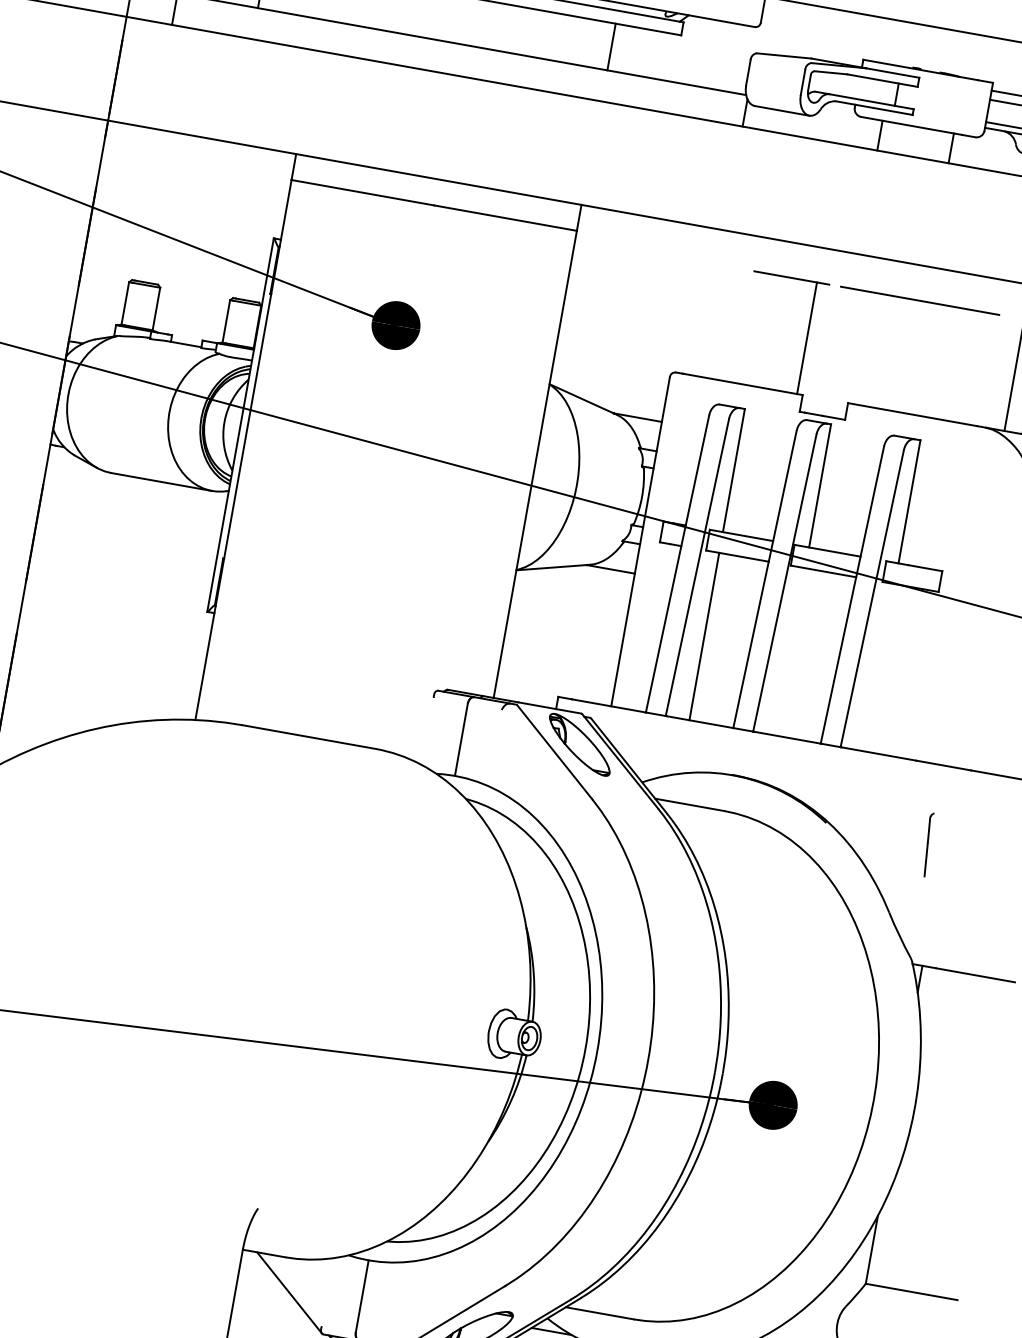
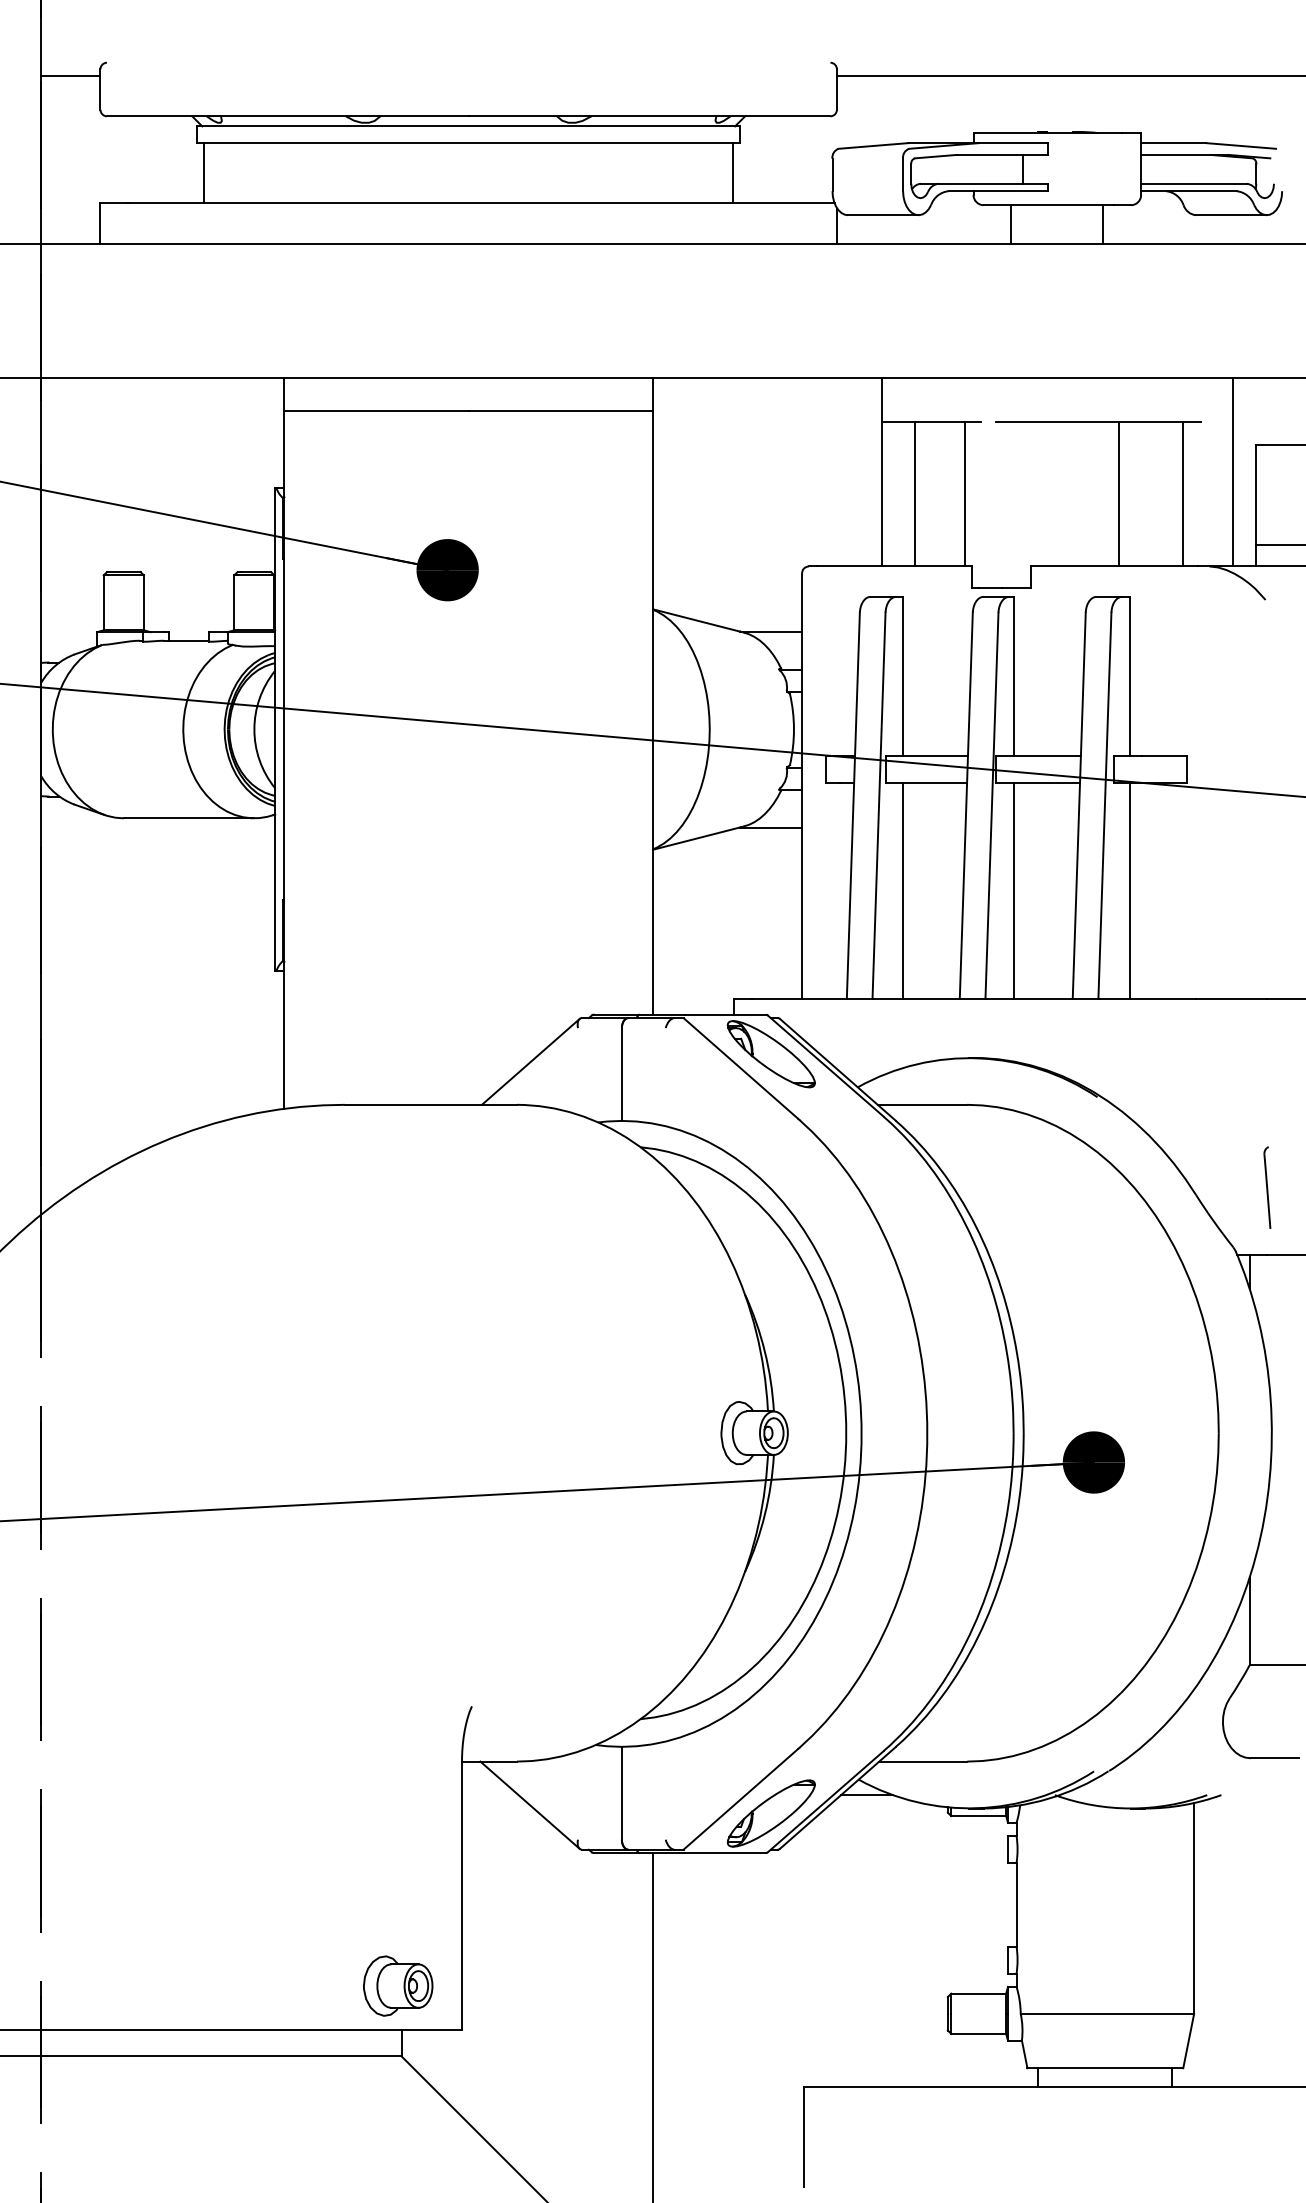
line: (611, 47) -> (733, 173), moved
line: (745, 309) -> (881, 471), added
line: (768, 331) -> (915, 494), added
line: (926, 359) -> (1119, 494), added
line: (975, 368) -> (1182, 494), added
line: (790, 651) -> (1014, 890), added
line: (879, 667) -> (1129, 890), added
line: (392, 717) -> (530, 1061), added
part: (927, 844) -> (1267, 1187), moved

